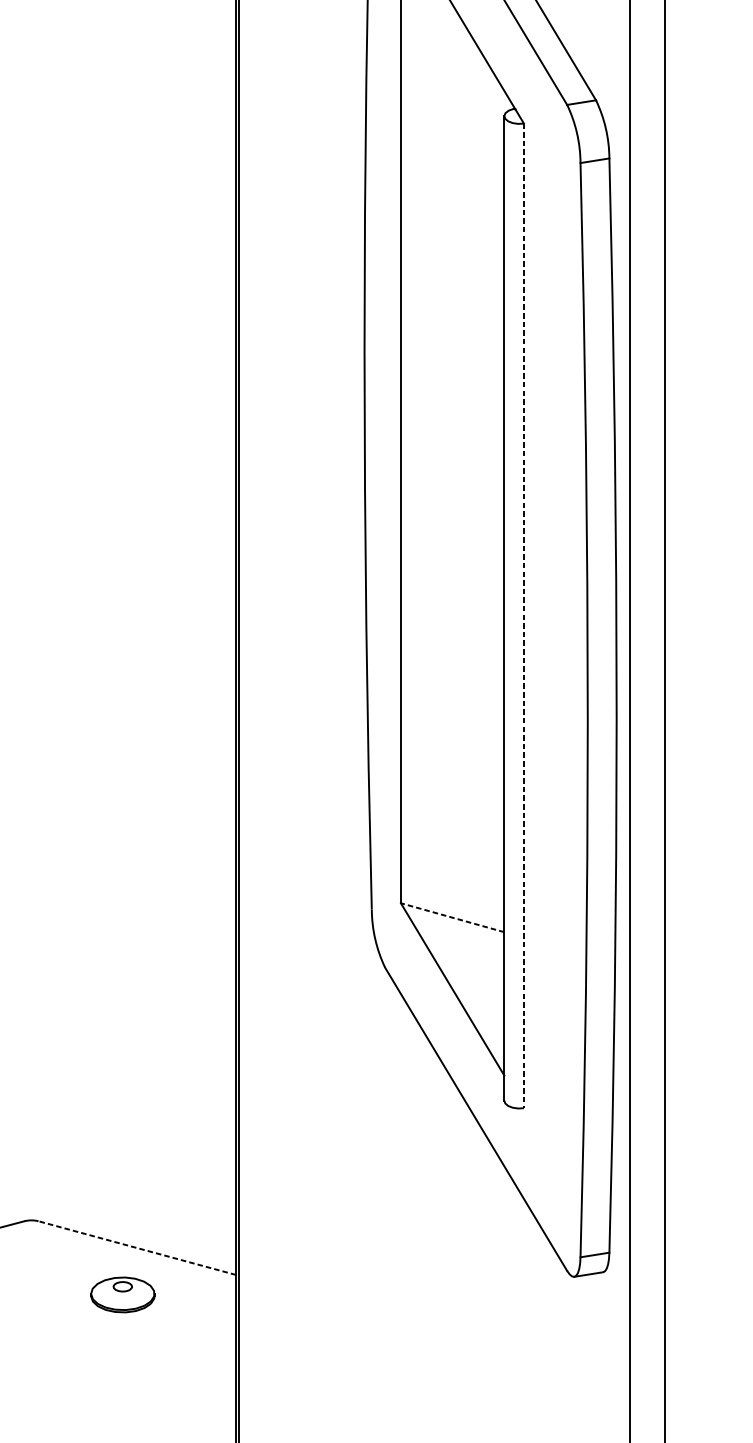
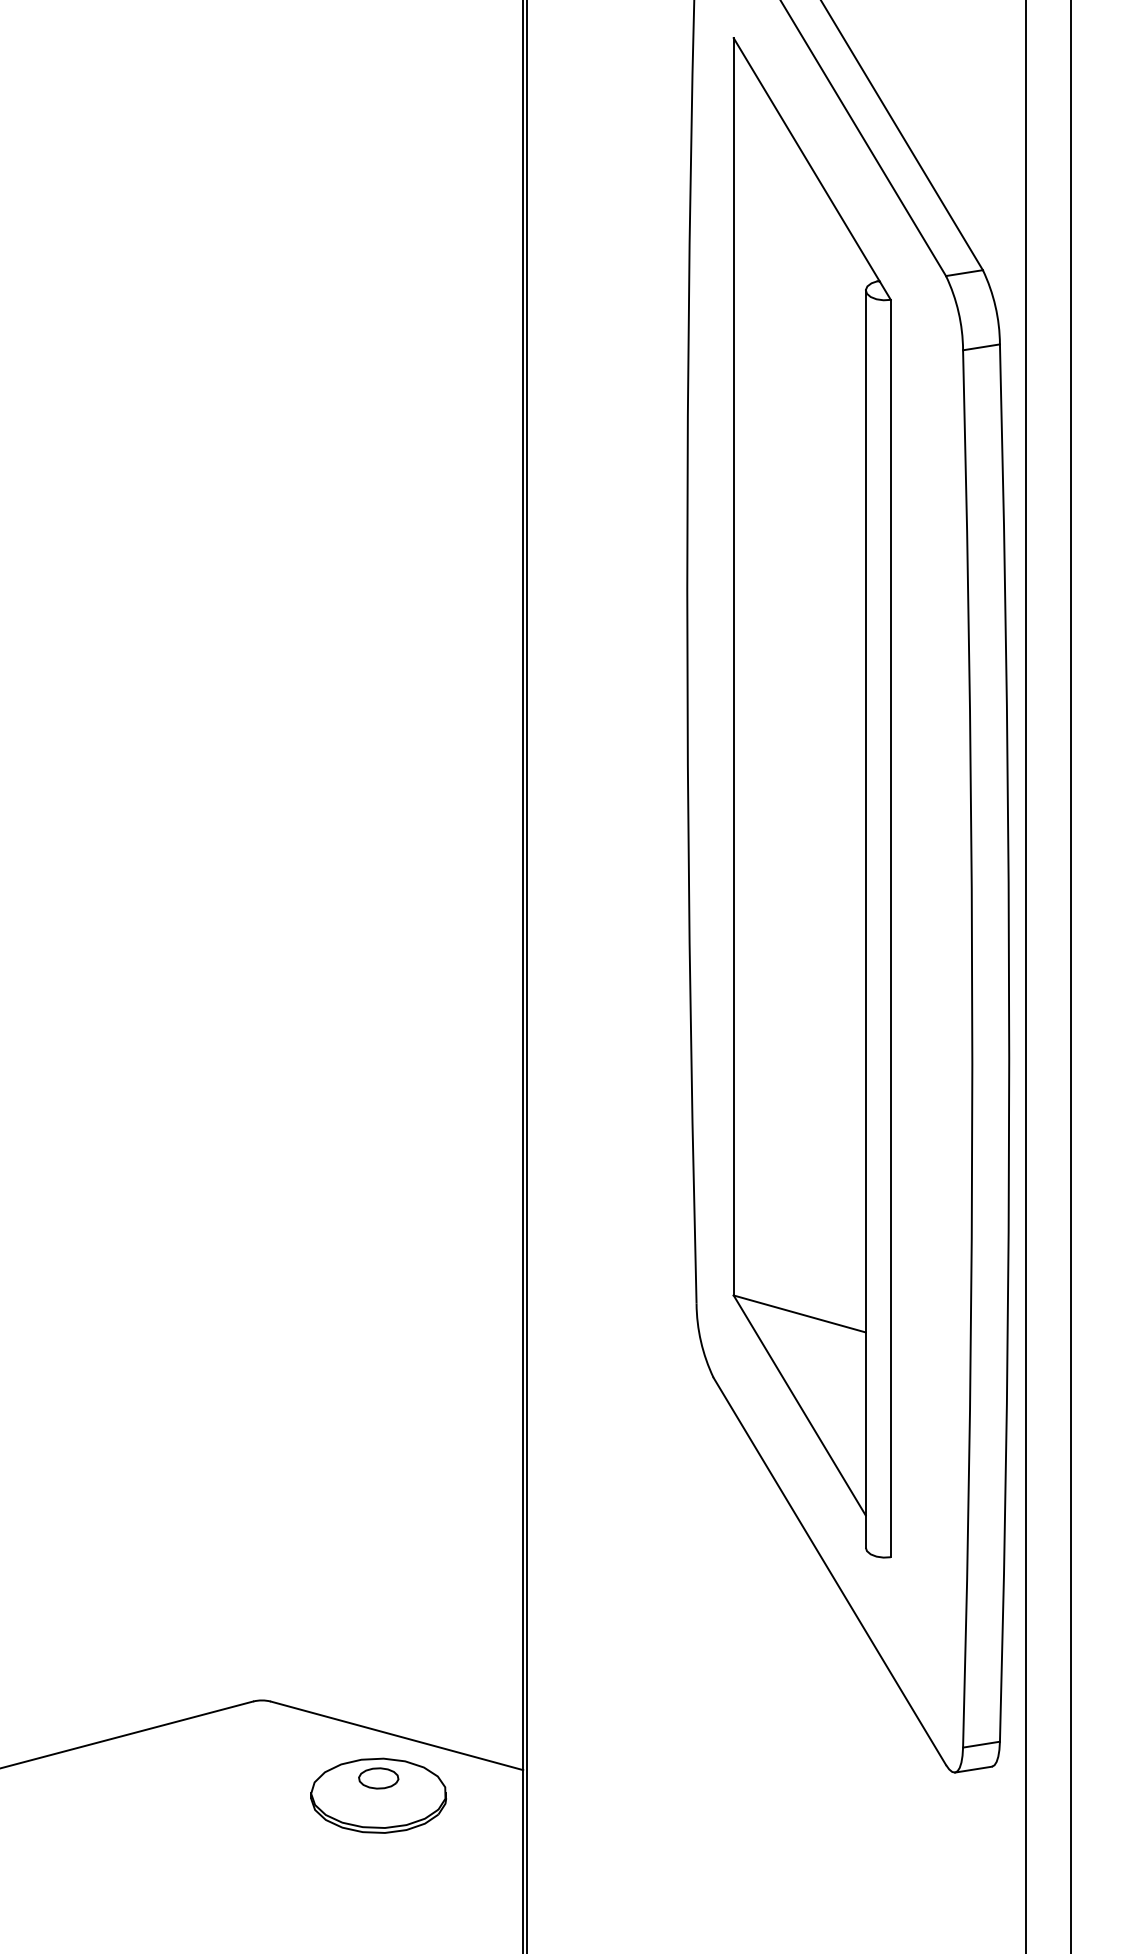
line: (523, 615) -> (890, 928), dashed -> solid
line: (452, 917) -> (799, 1313), dashed -> solid
line: (137, 1247) -> (397, 1735), dashed -> solid
part: (122, 1294) -> (378, 1795), size x1.67

